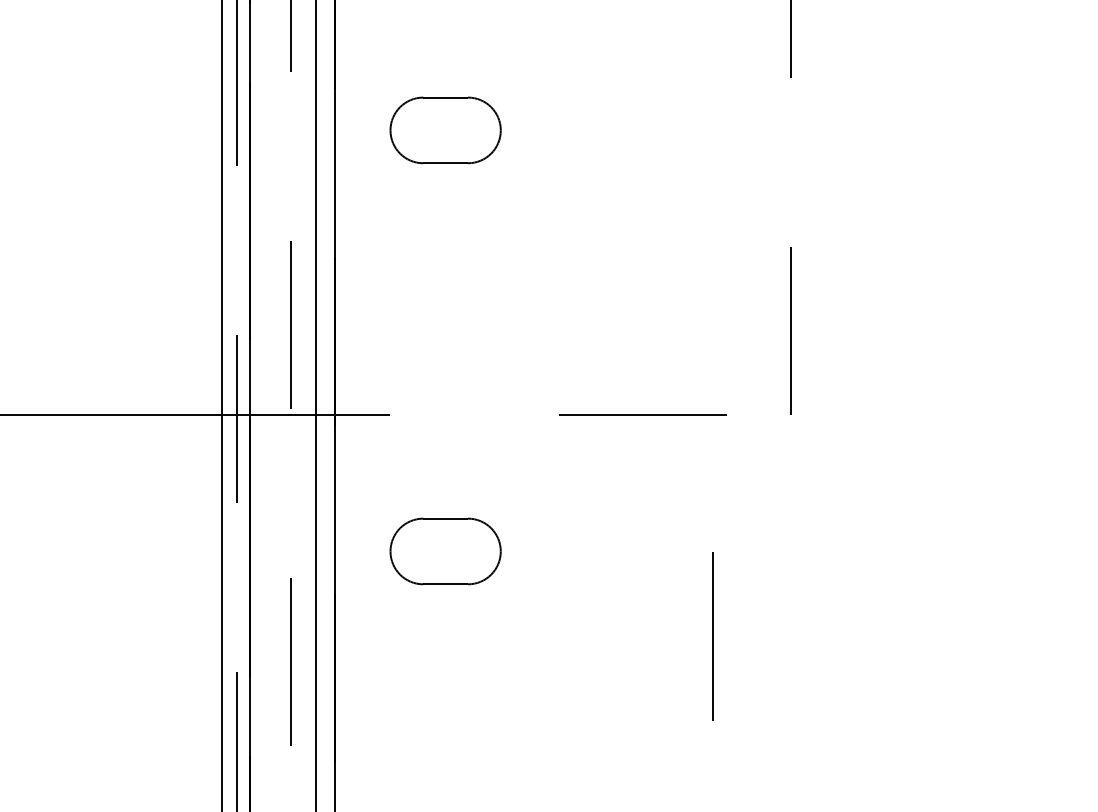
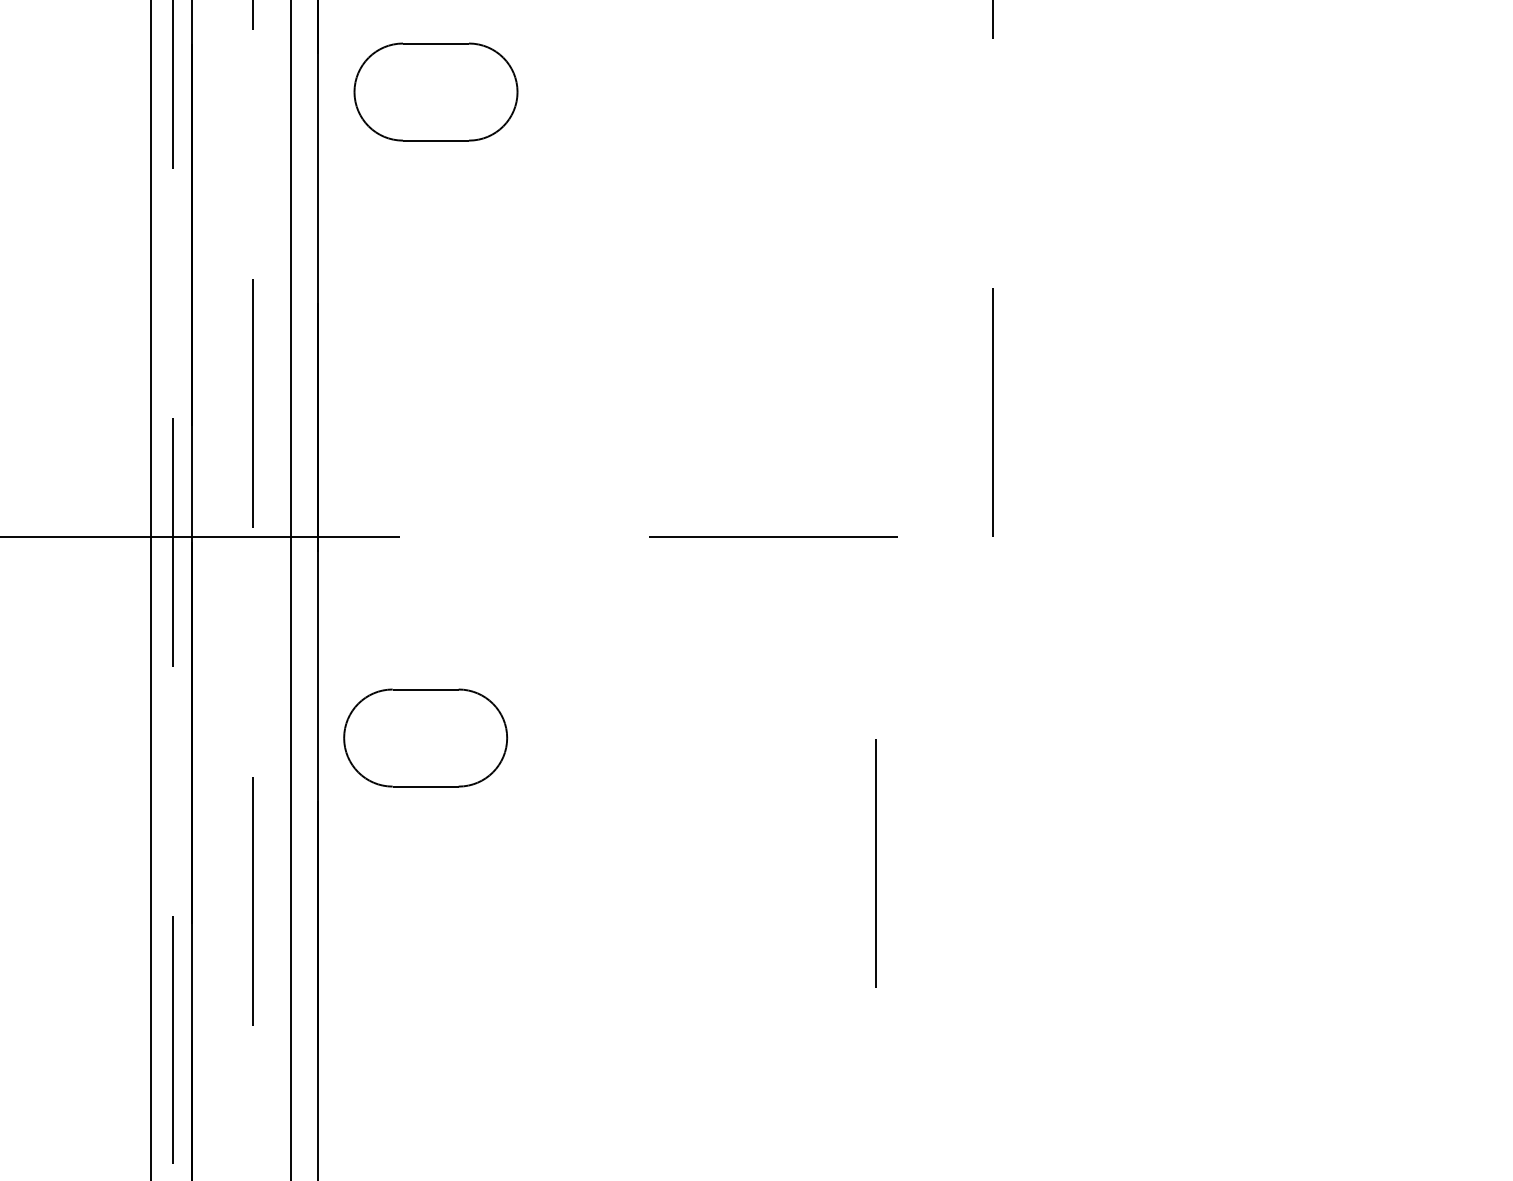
part: (445, 130) -> (435, 92), moved
part: (445, 551) -> (425, 738), moved

